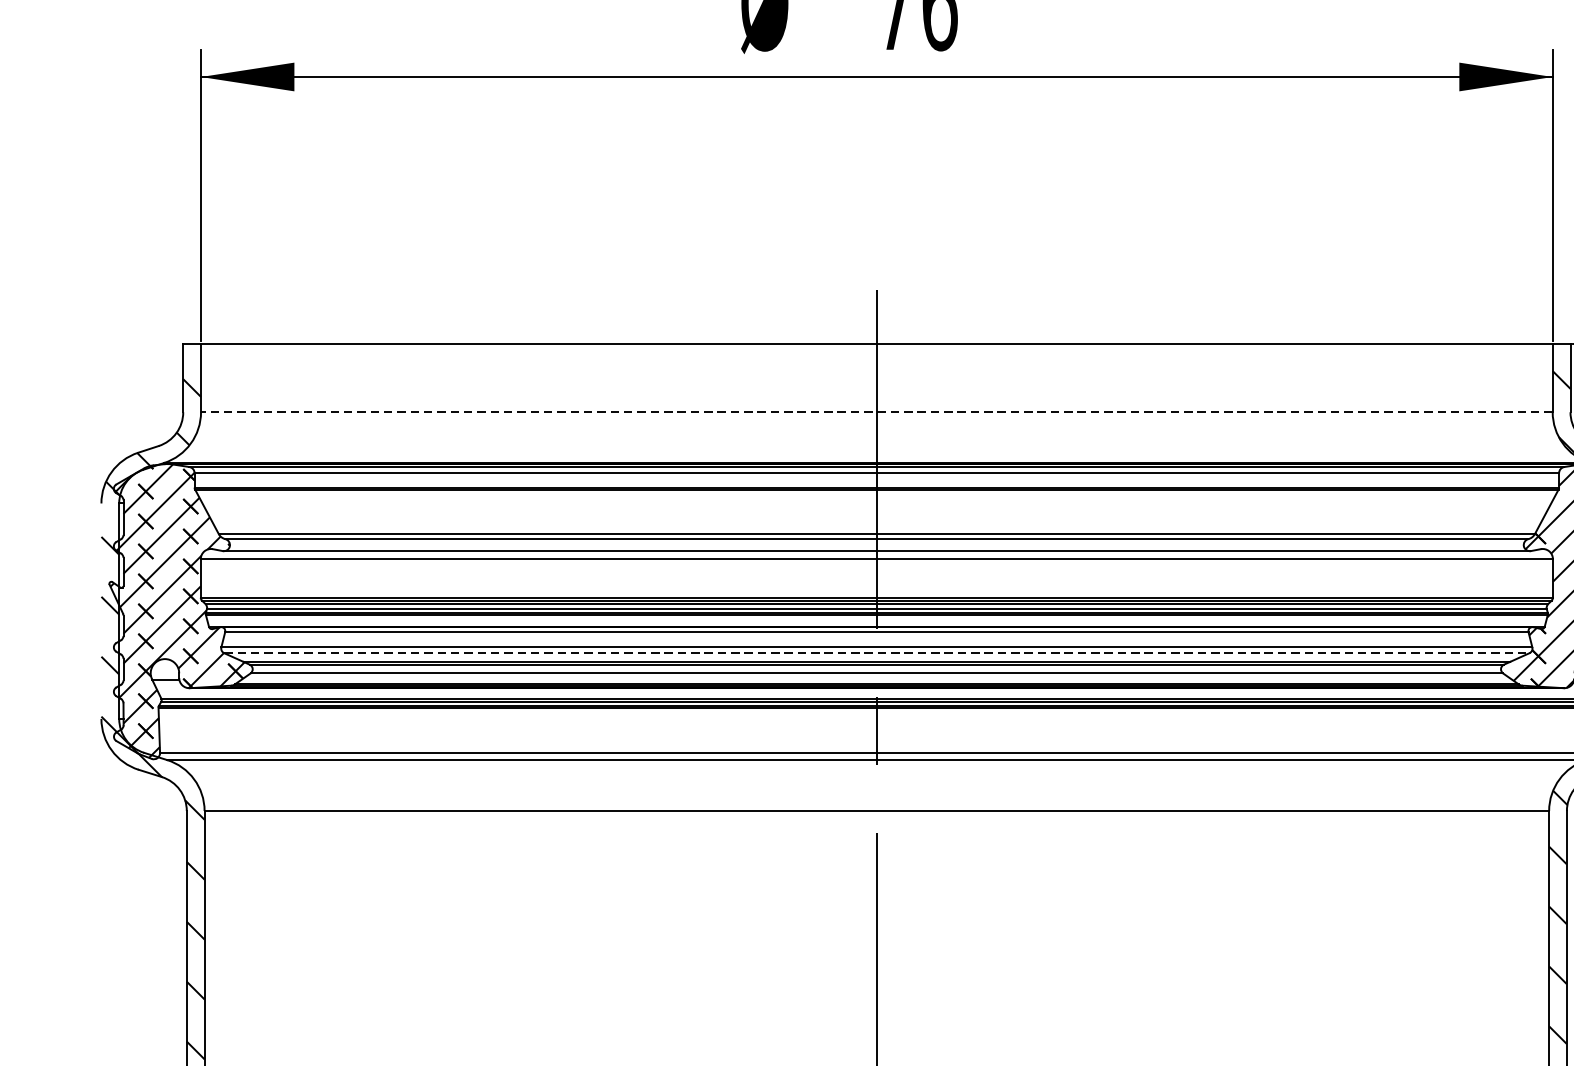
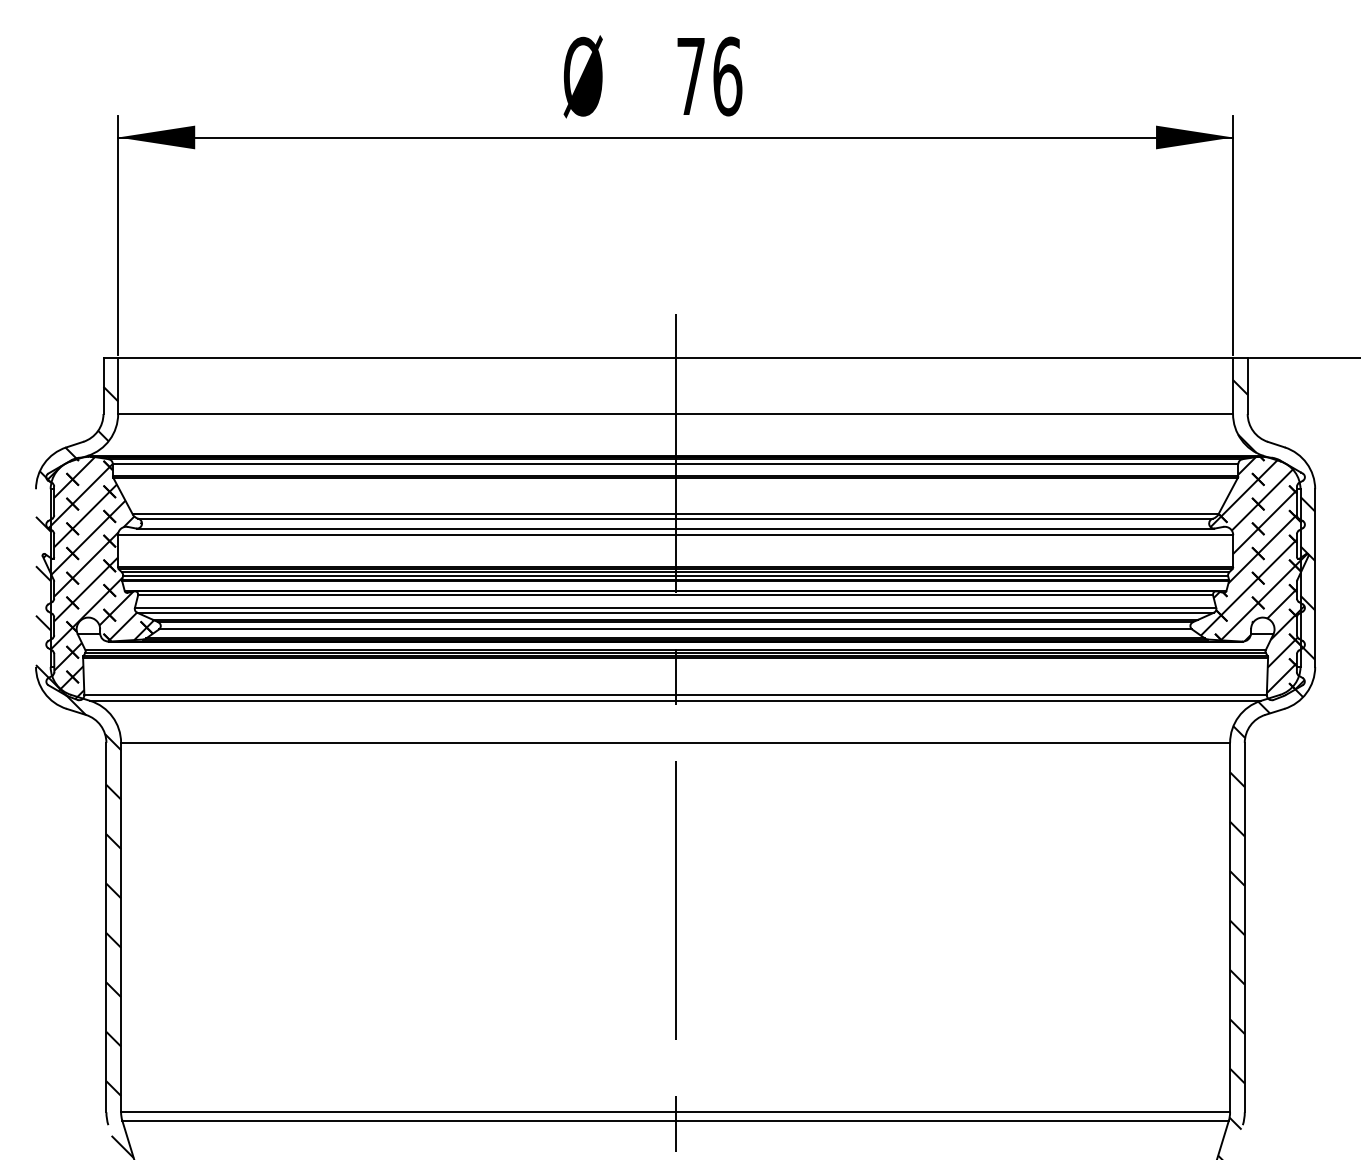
line: (876, 412) -> (675, 414), dashed -> solid
line: (877, 652) -> (676, 612), dashed -> solid

